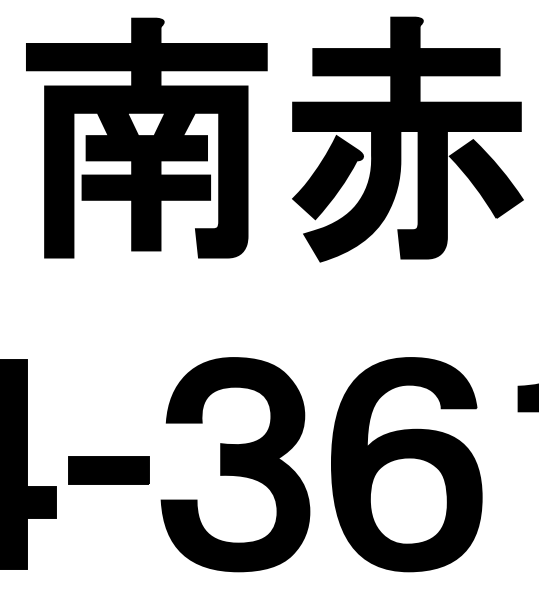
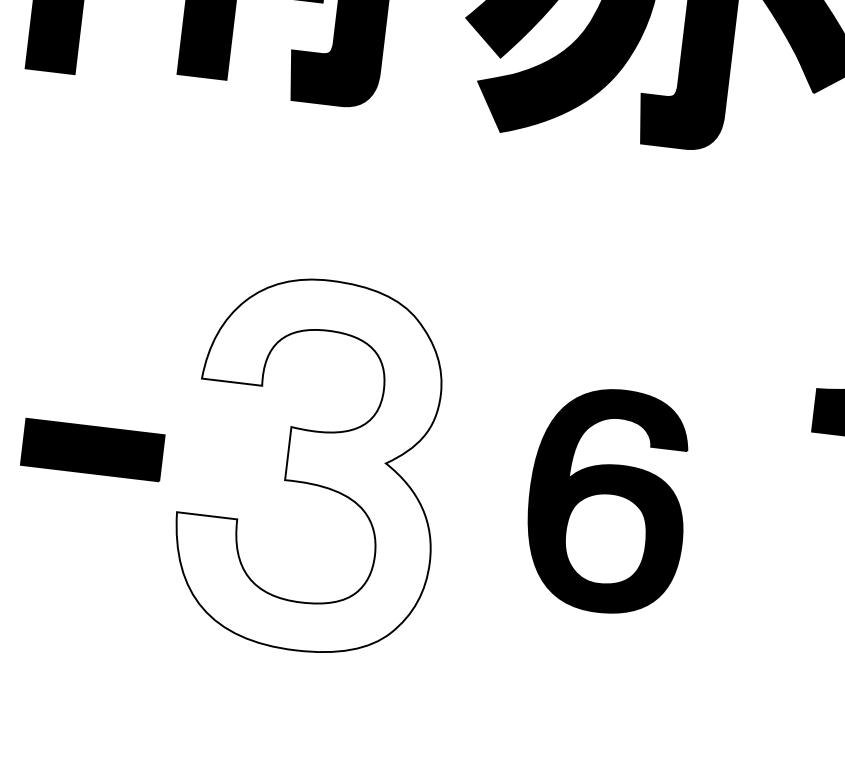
fill: (235, 464) -> (311, 465), removed
part: (406, 464) -> (607, 500), size x0.6

